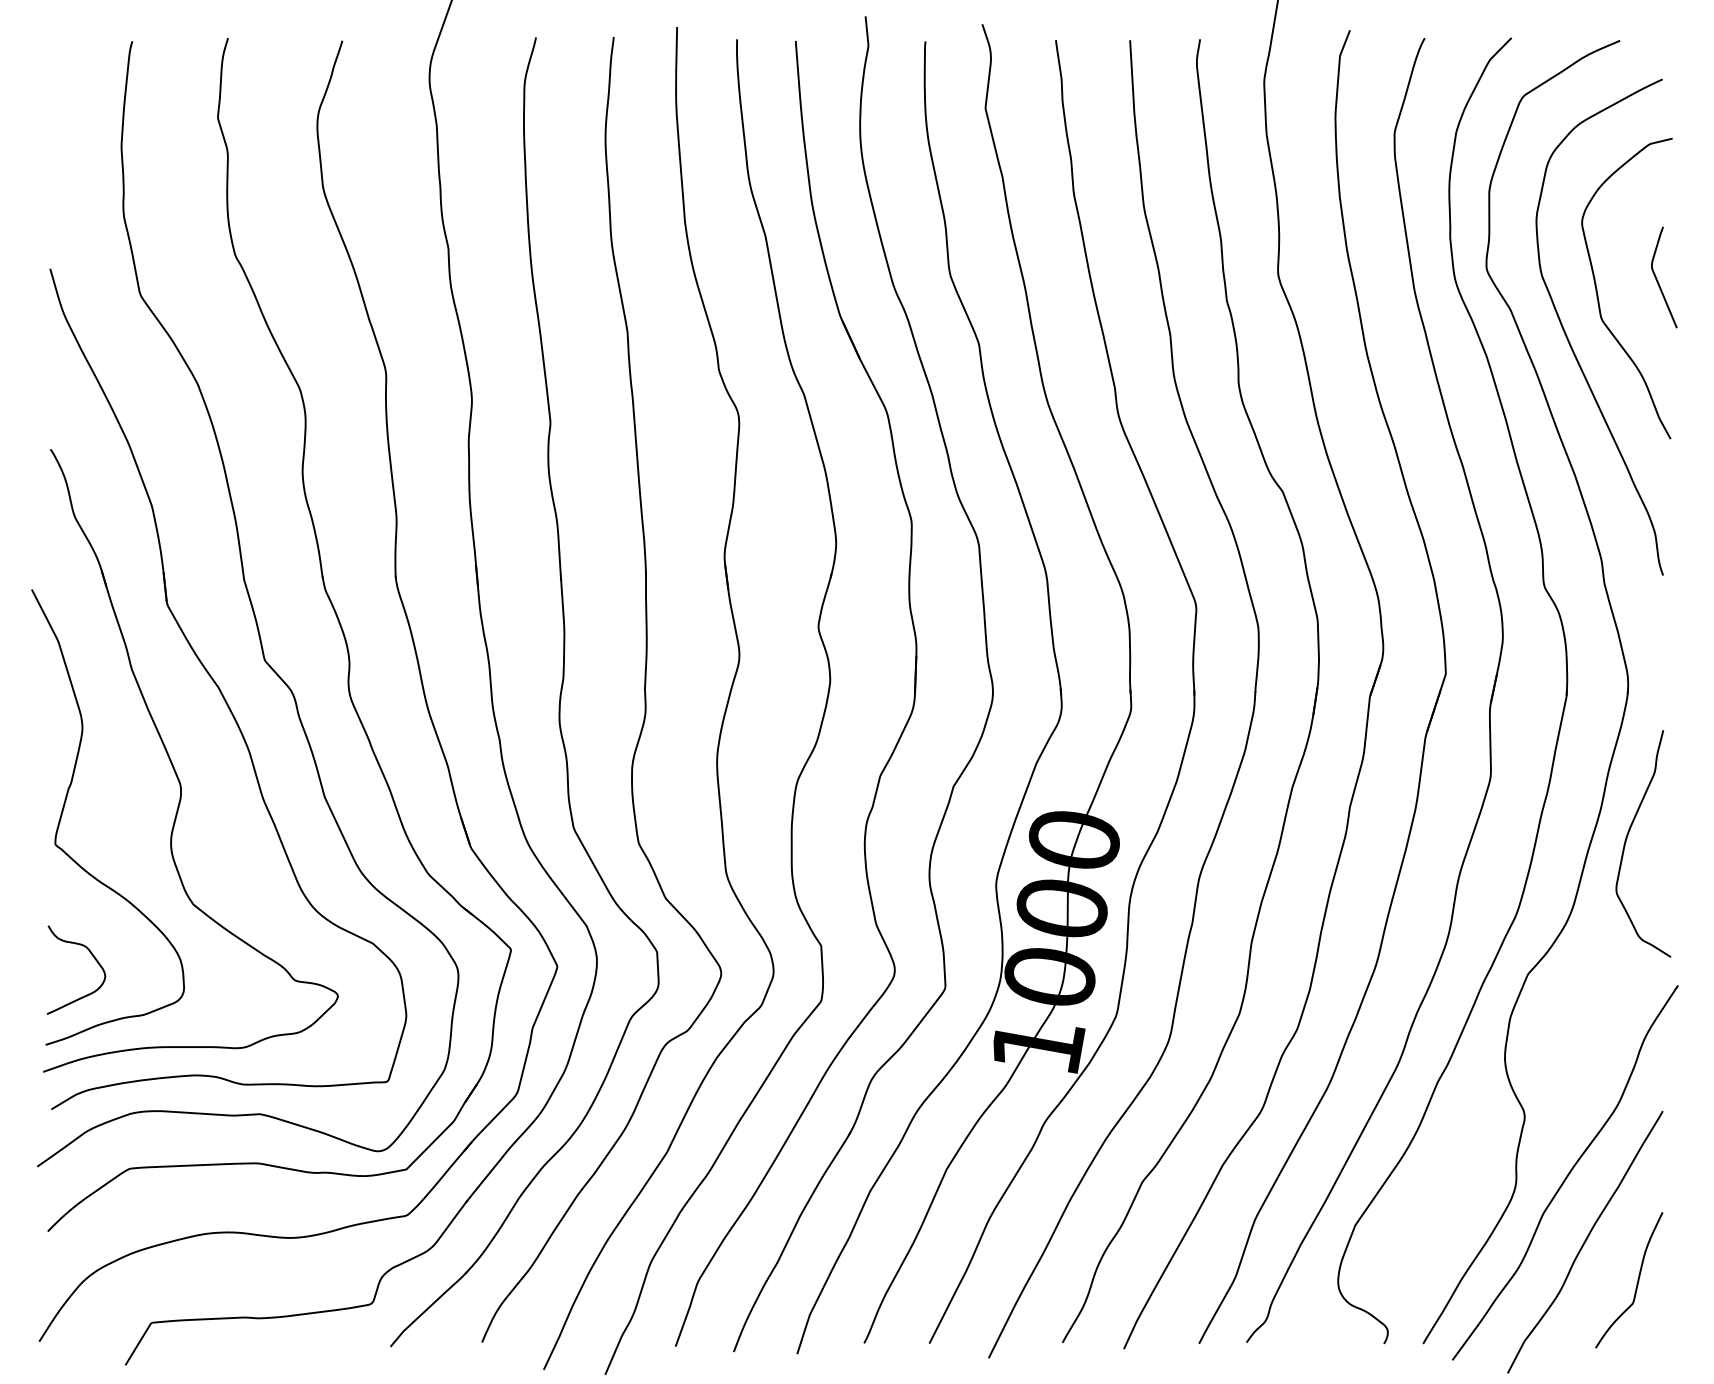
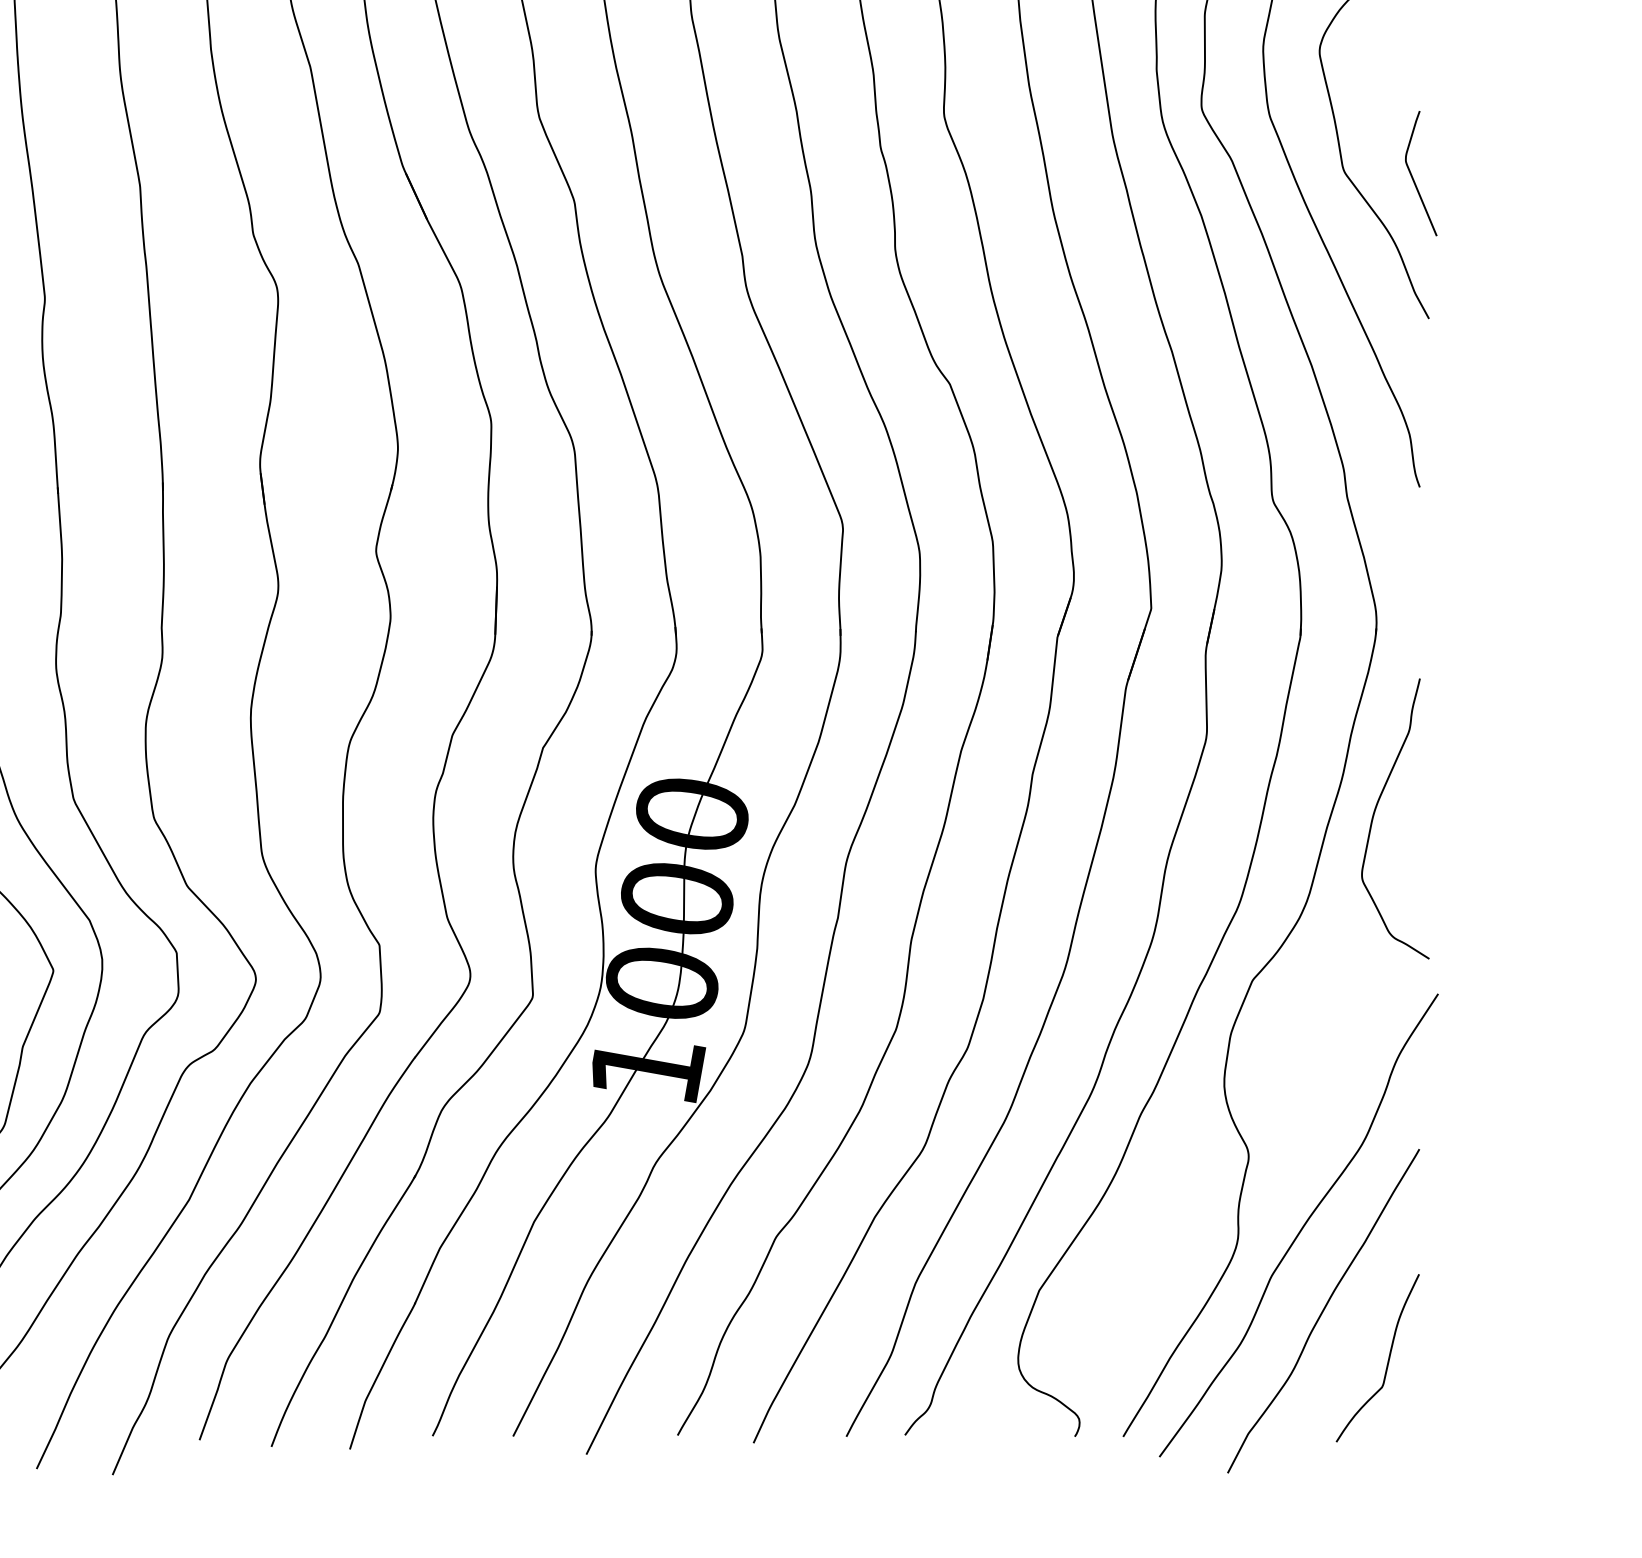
curve: (1657, 278) -> (1412, 174), moved

